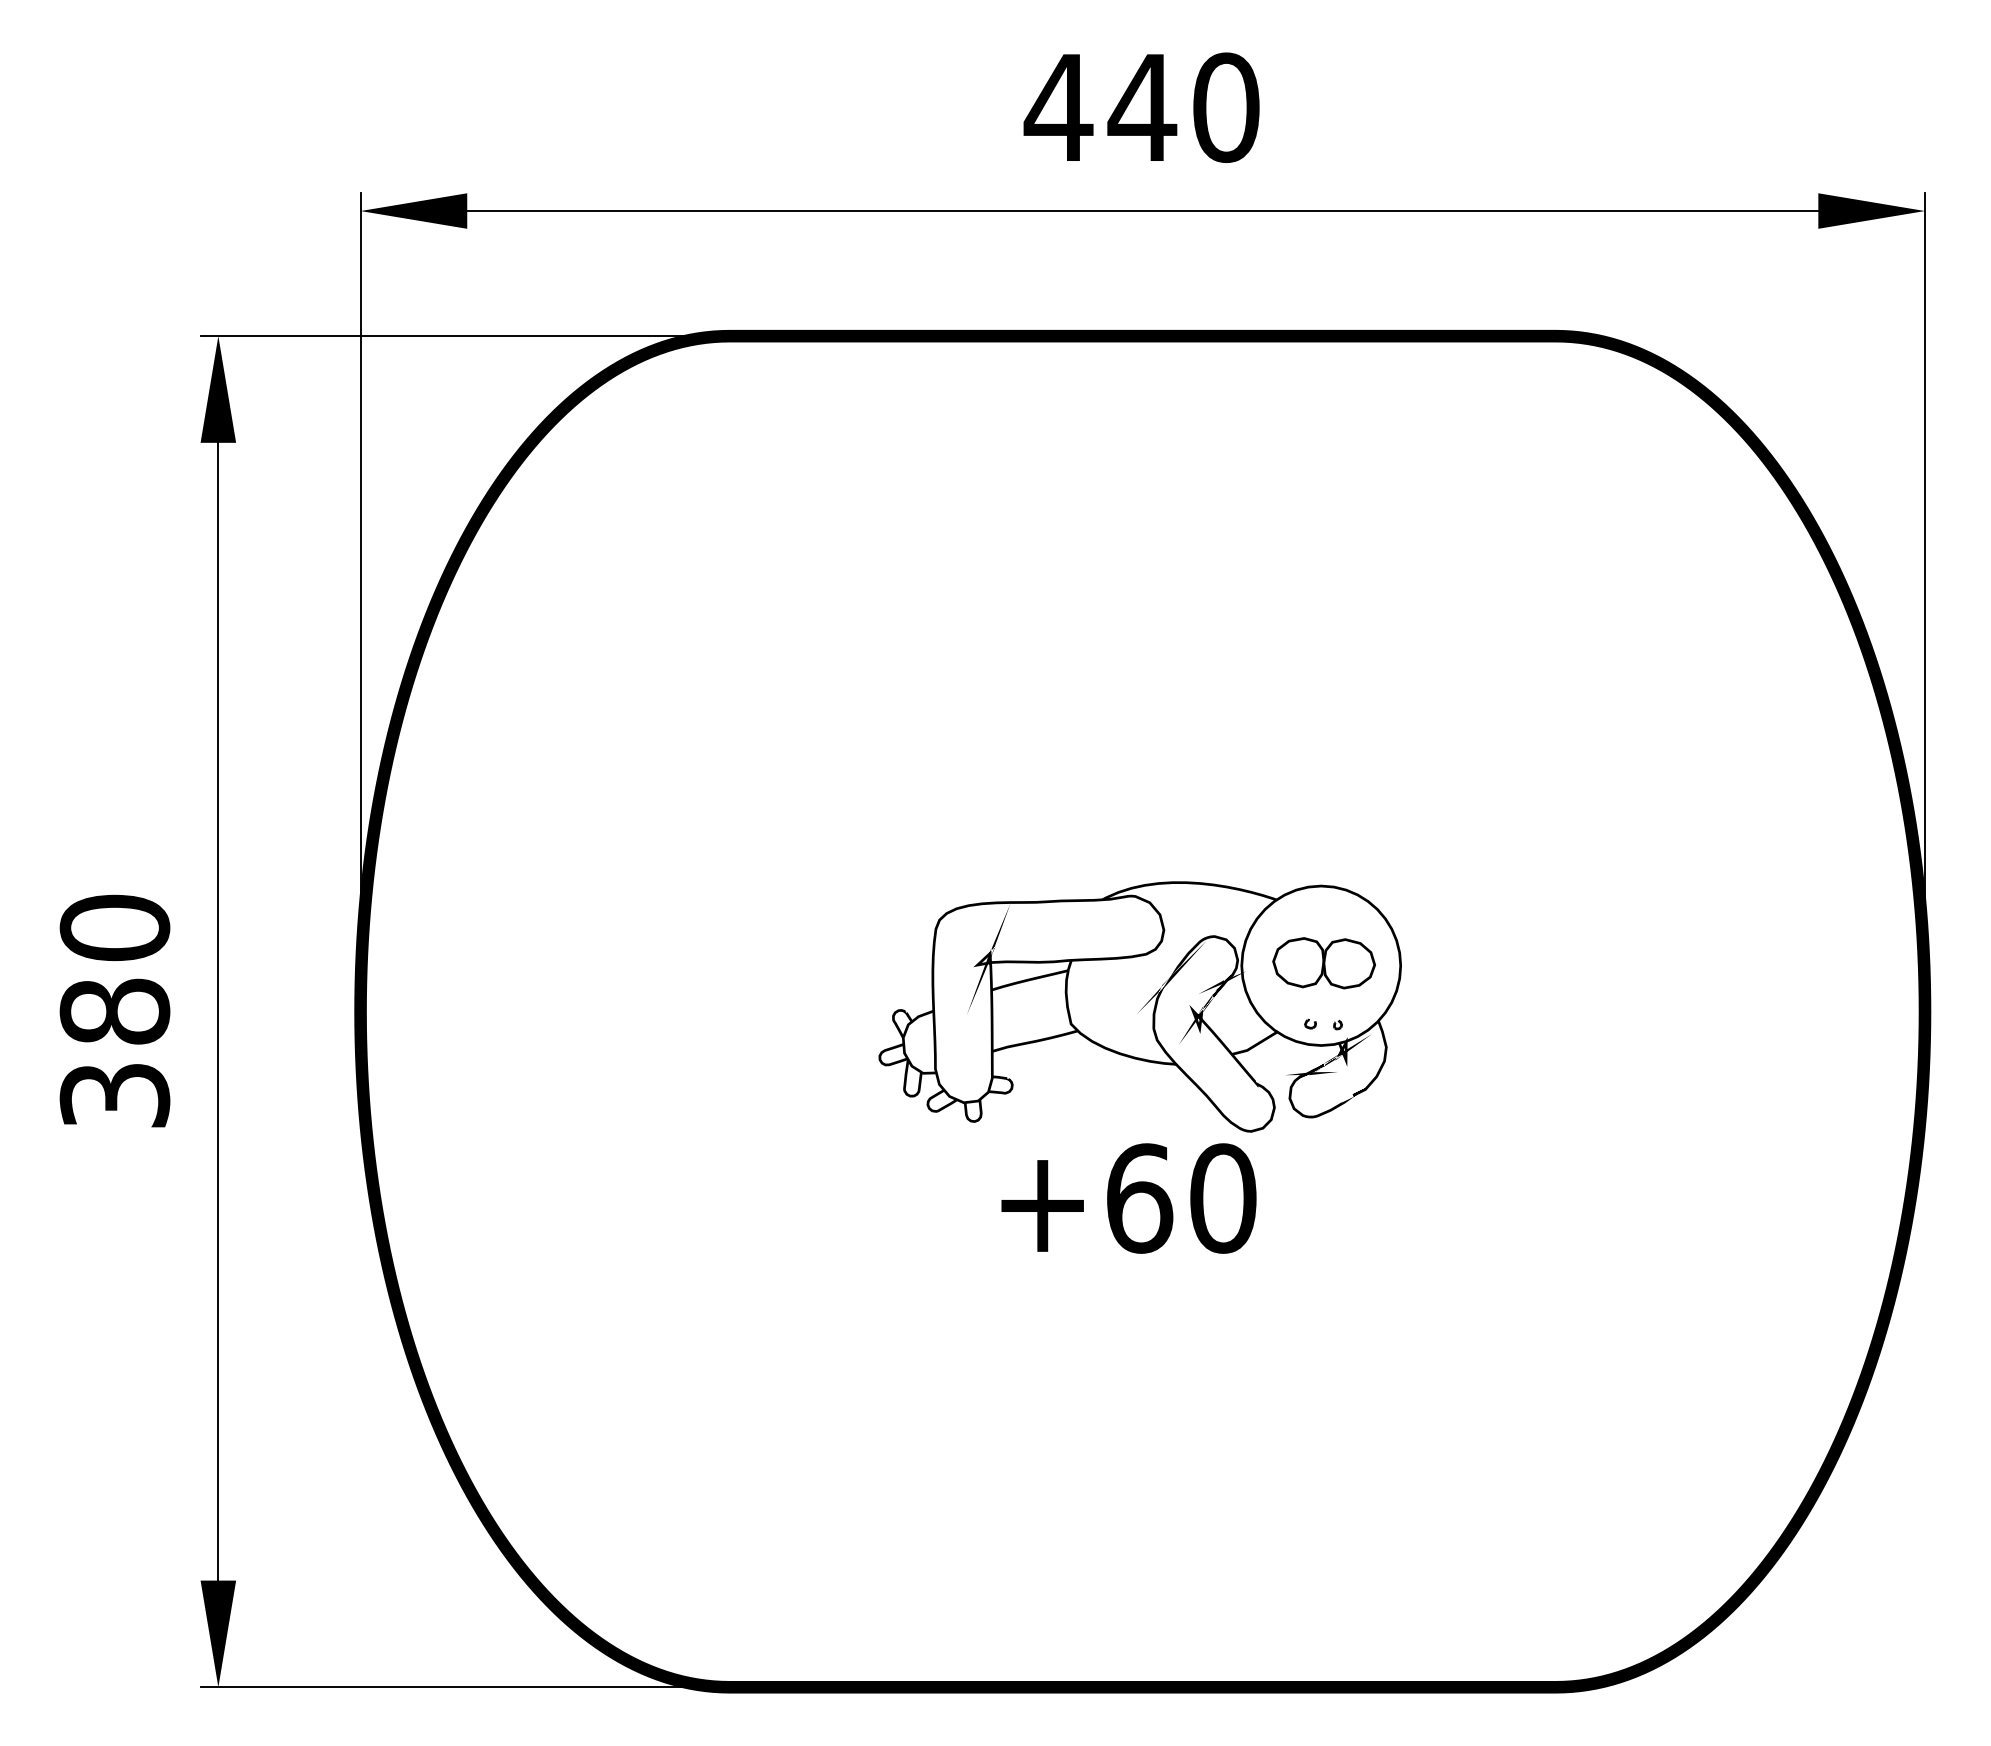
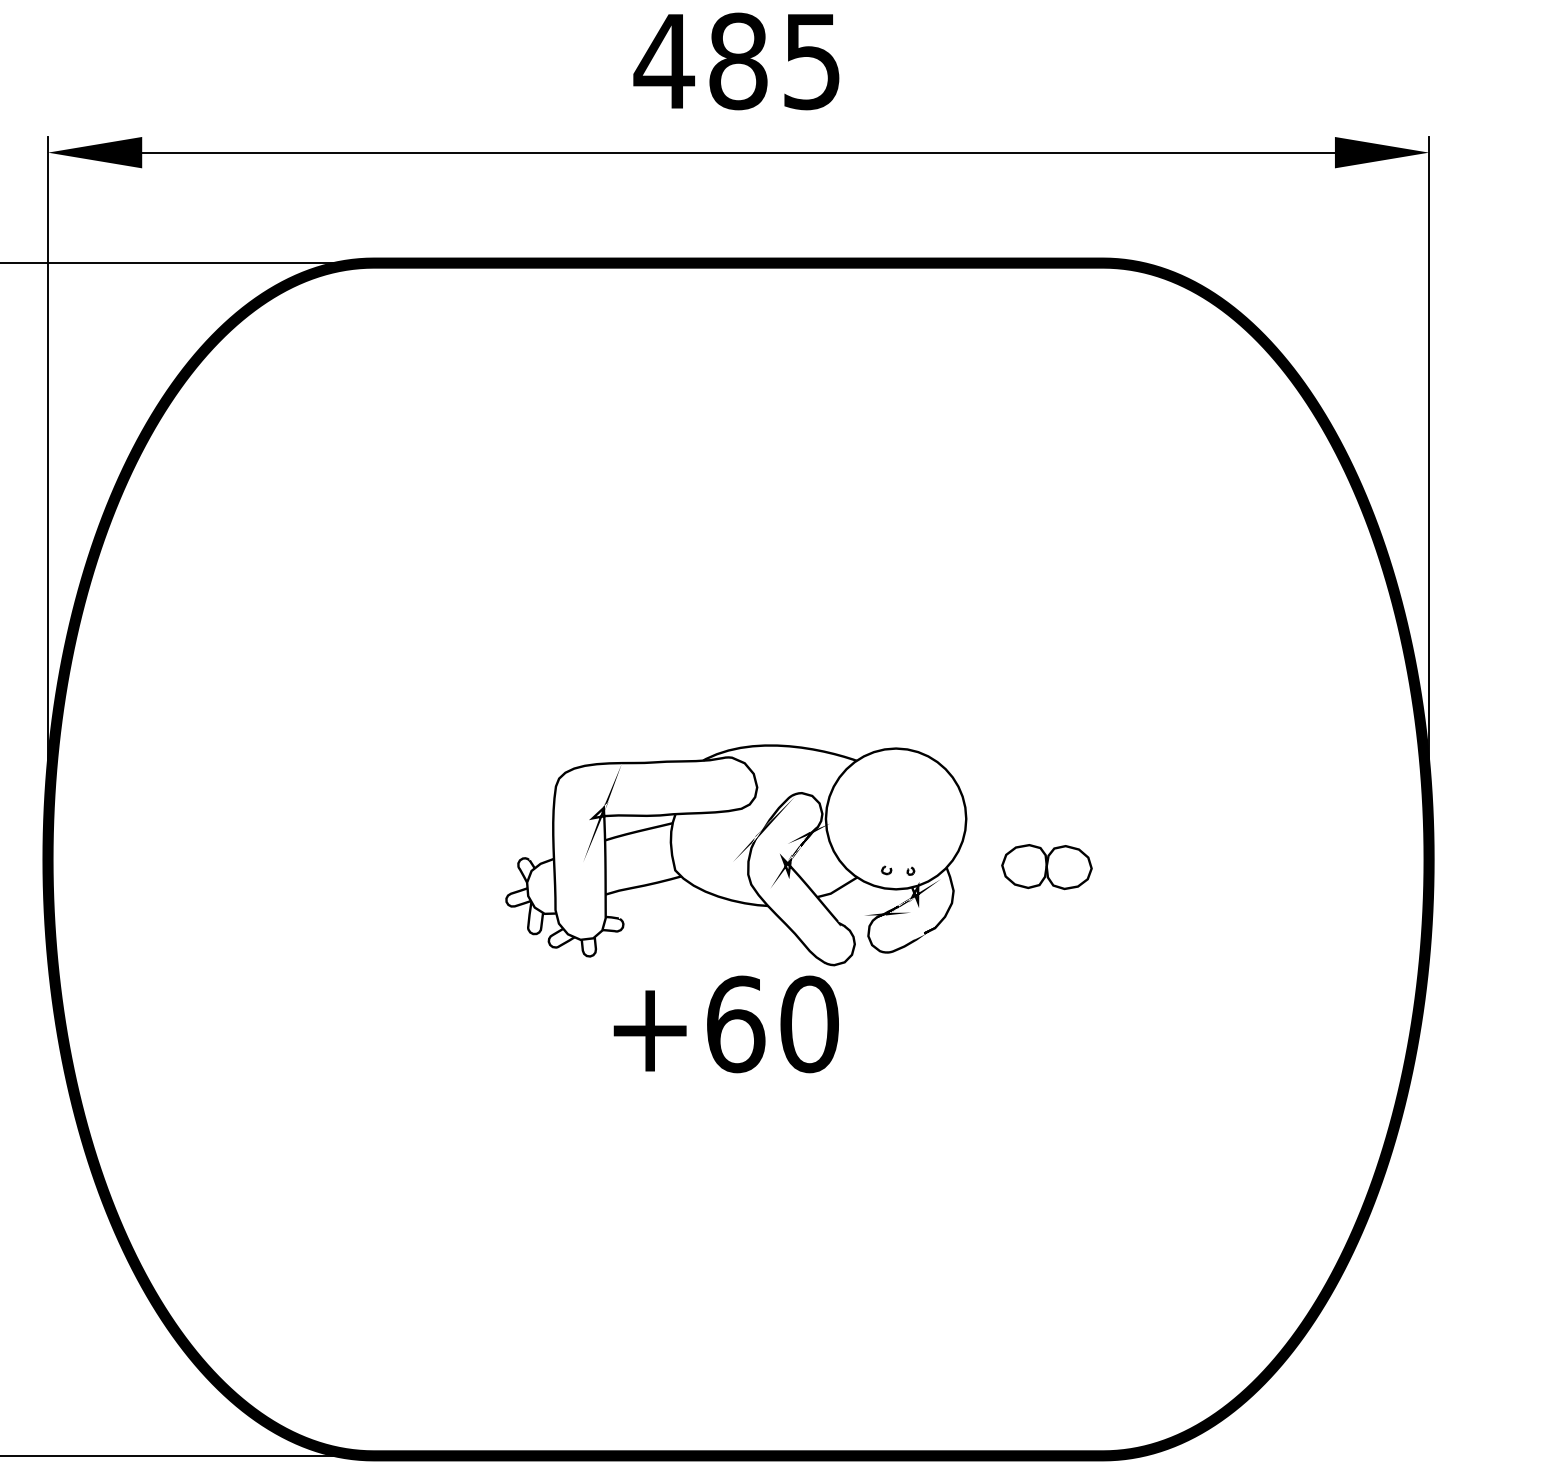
text: (1183, 107) -> (774, 61), 440 -> 485
part: (1323, 963) -> (1046, 867), moved

